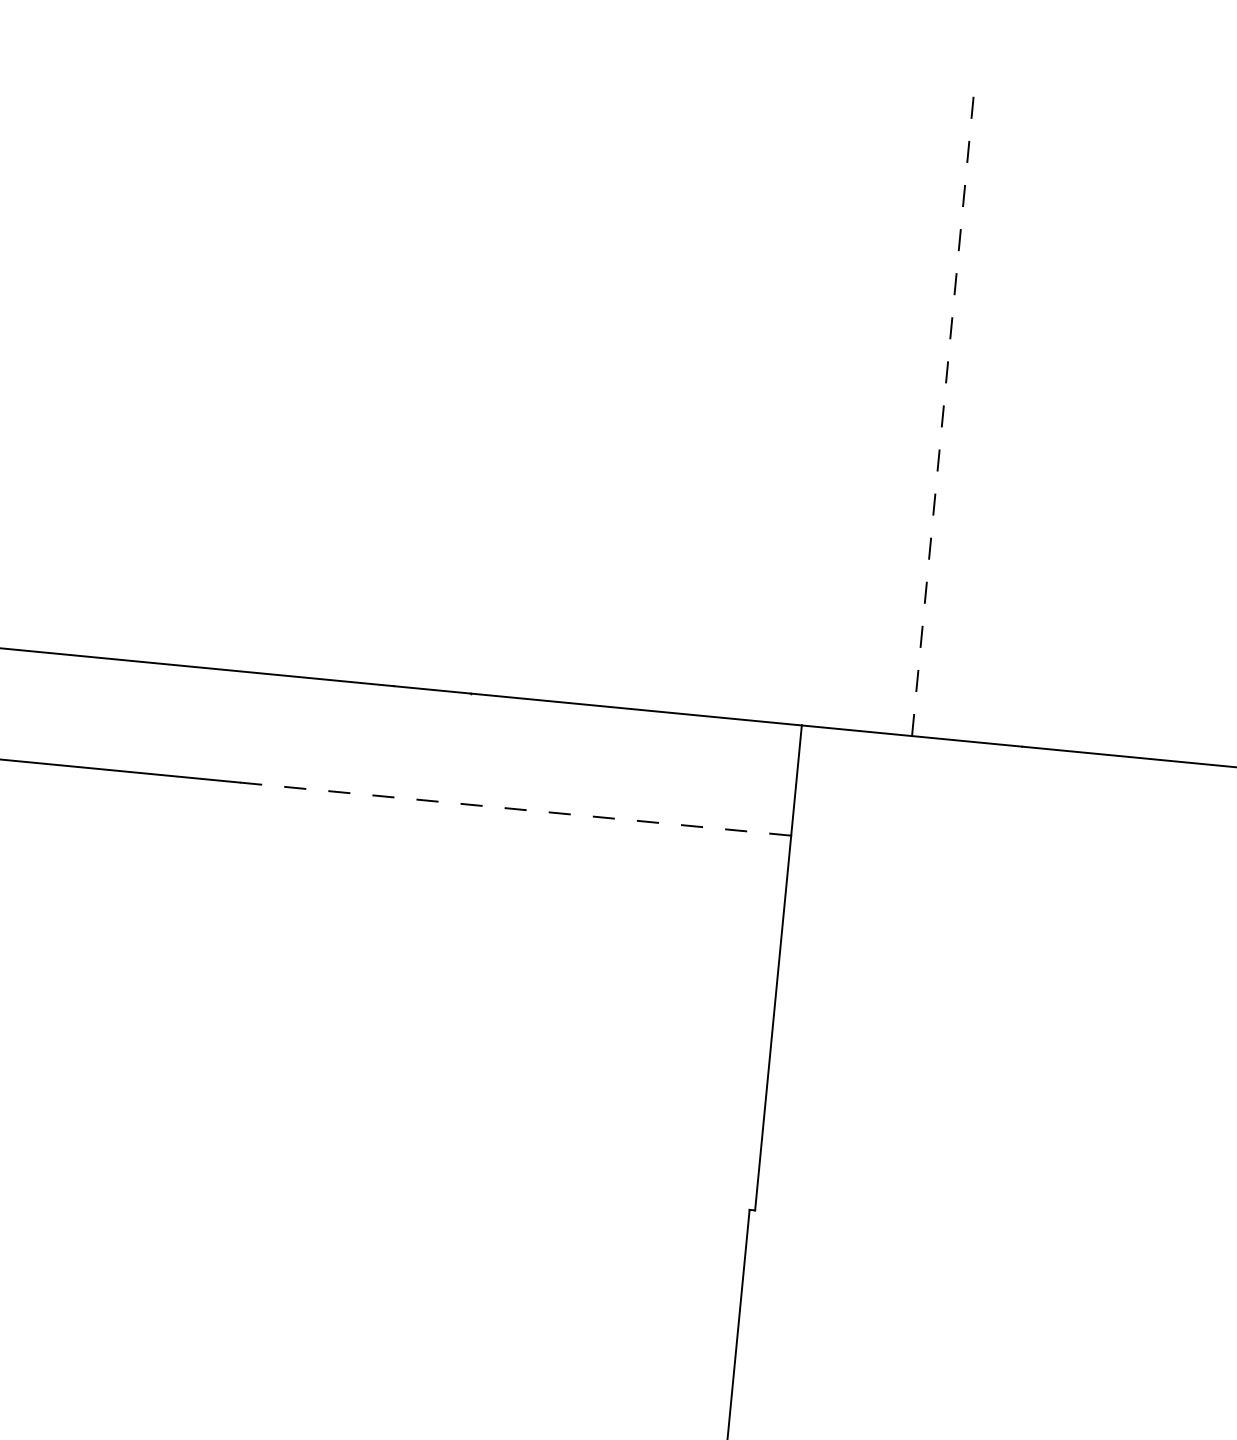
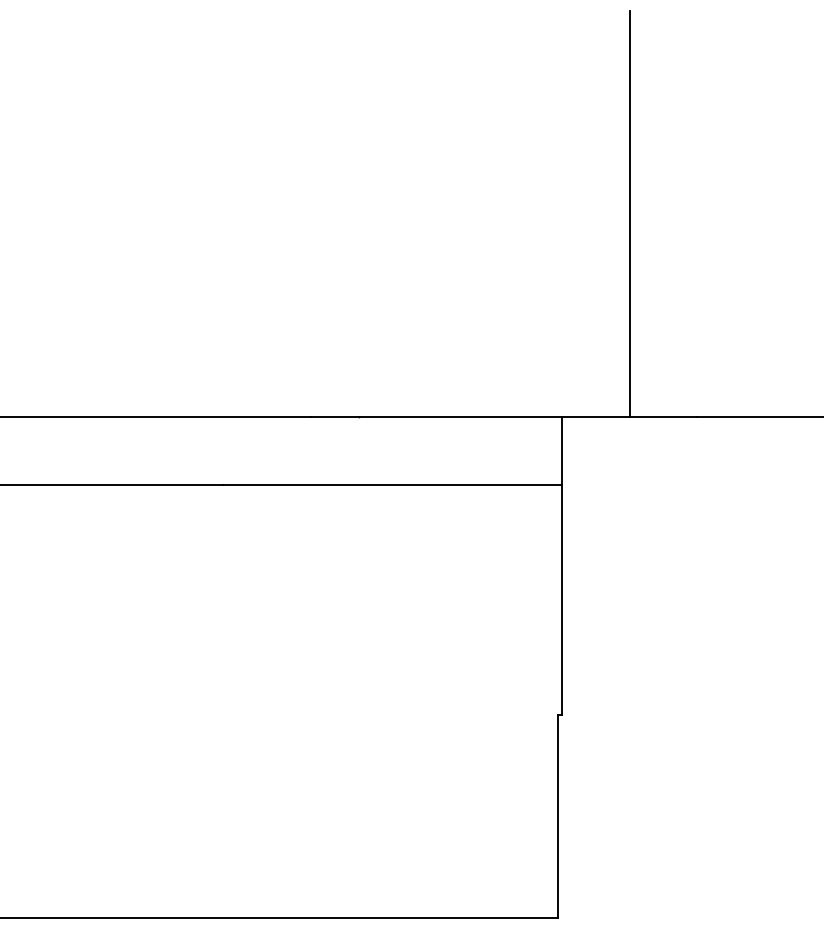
line: (943, 405) -> (629, 213), dashed -> solid
line: (515, 809) -> (392, 484), dashed -> solid

